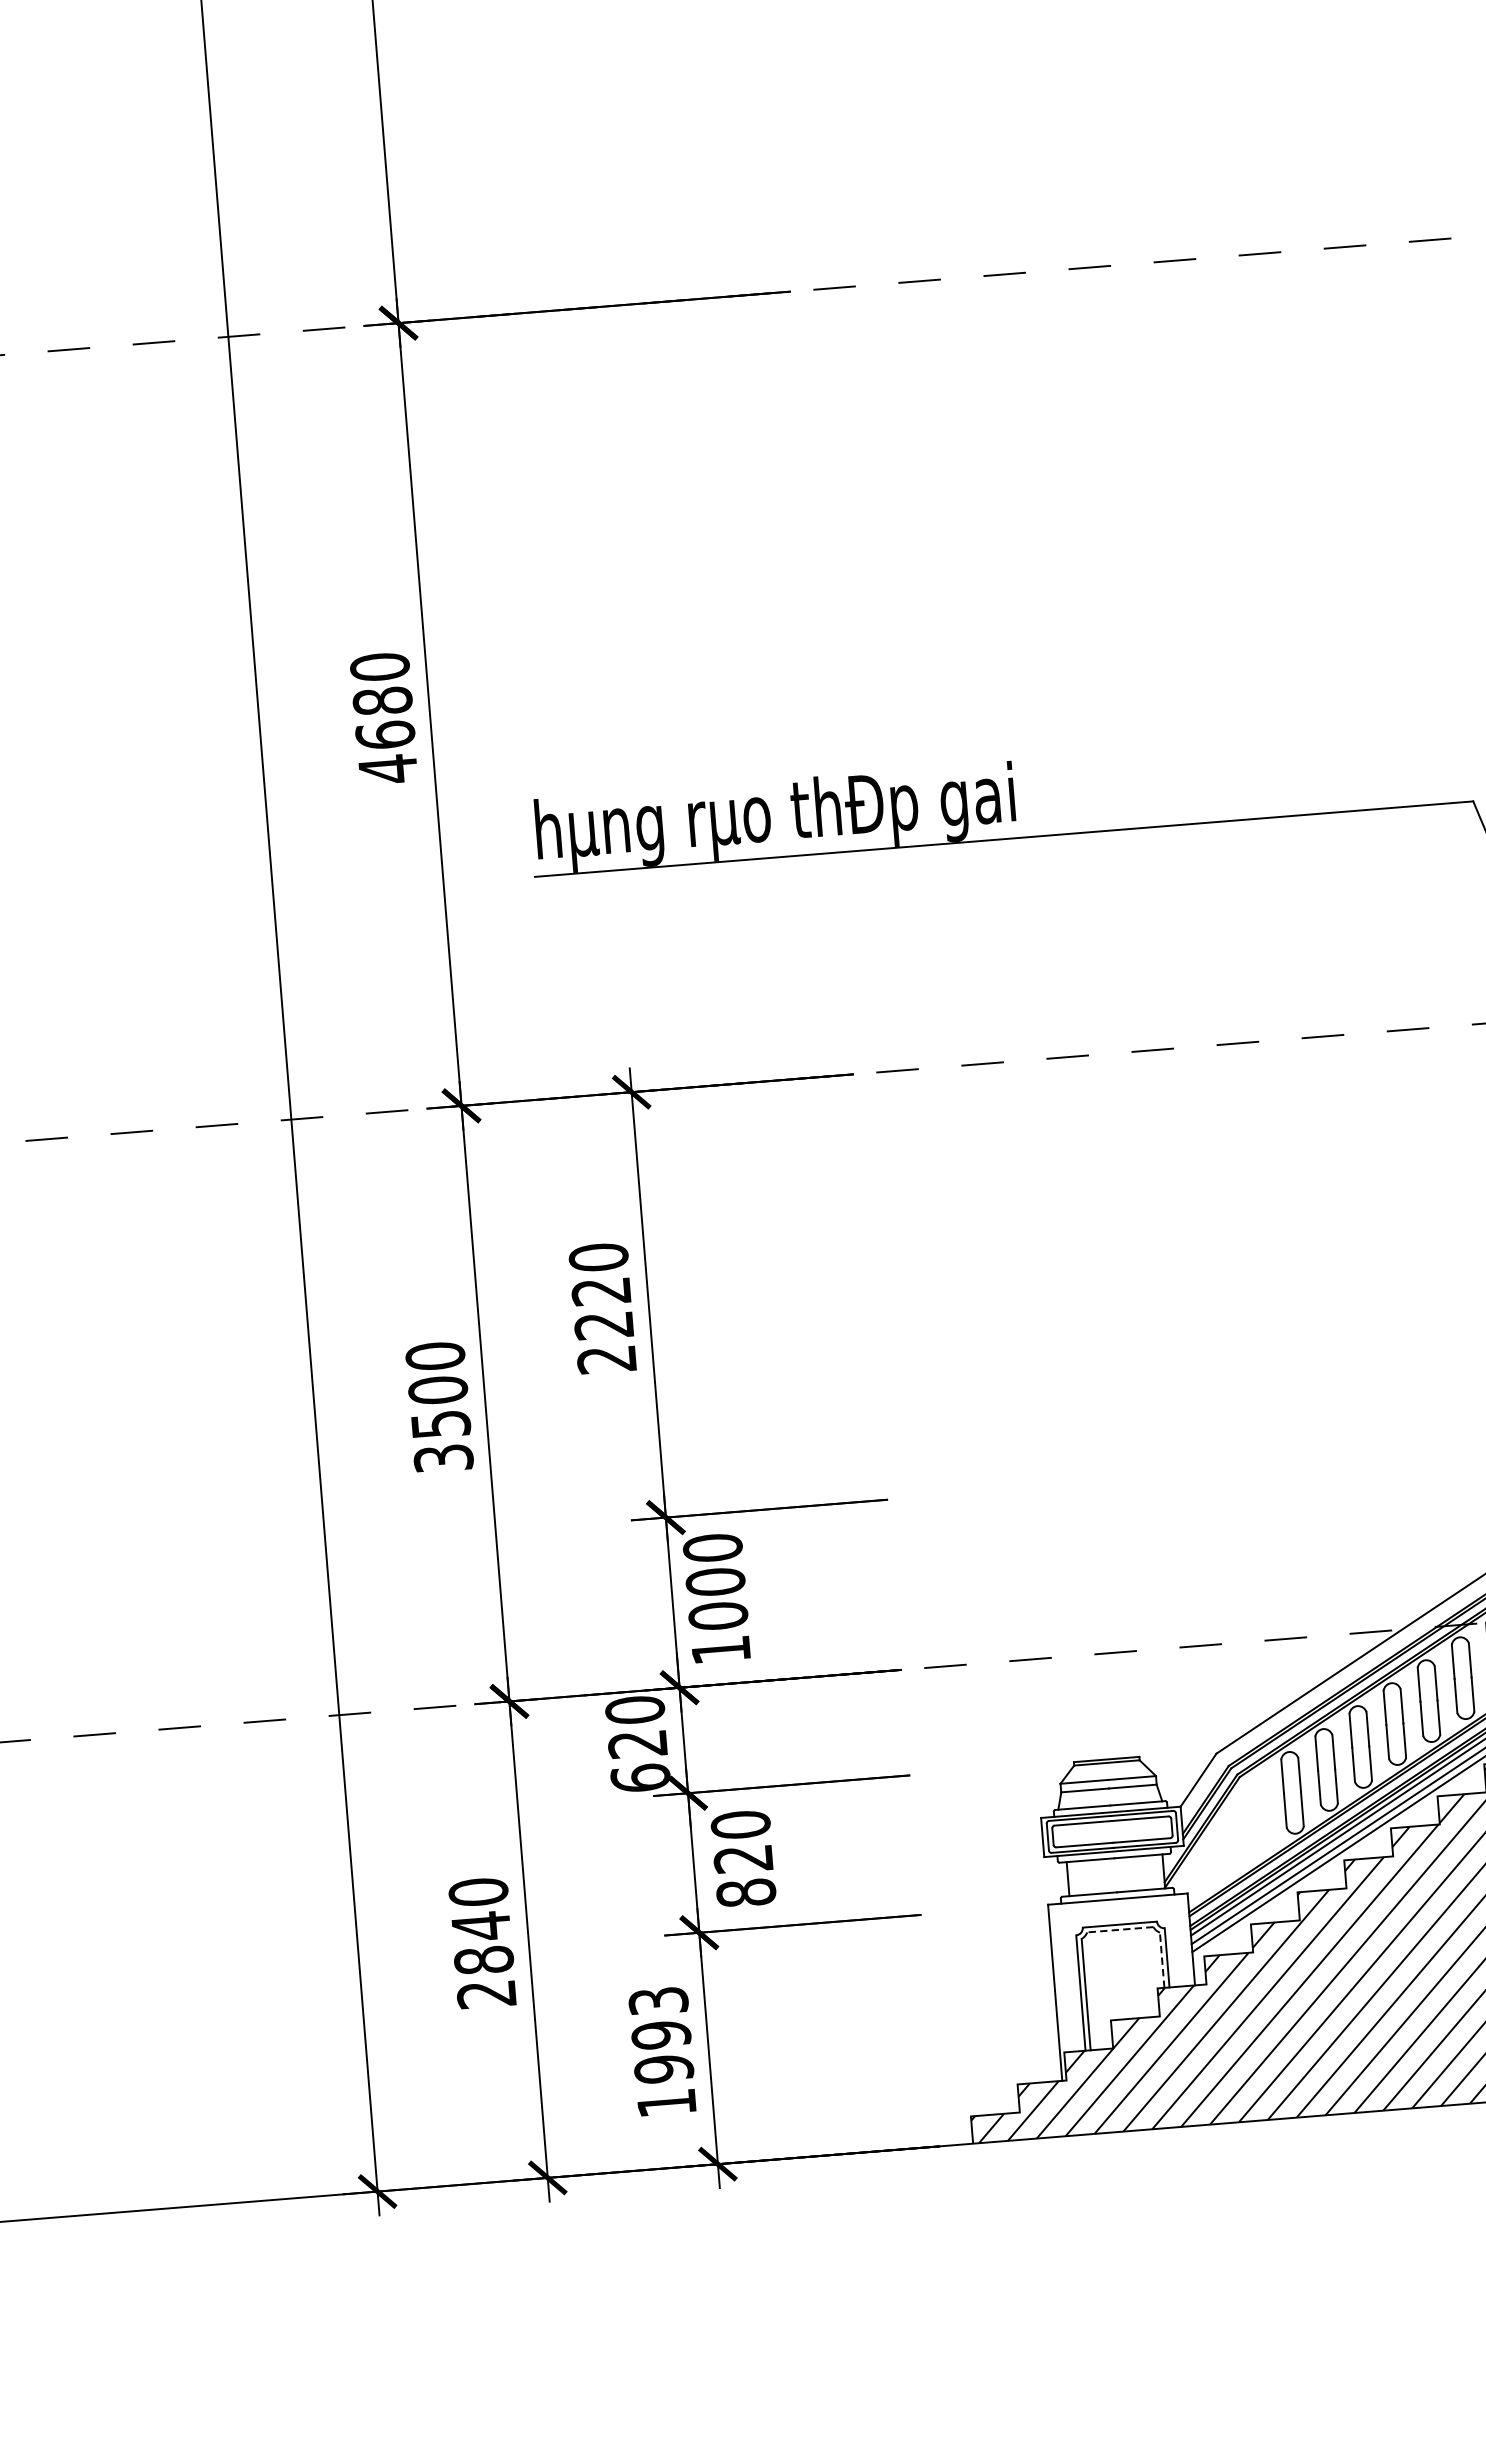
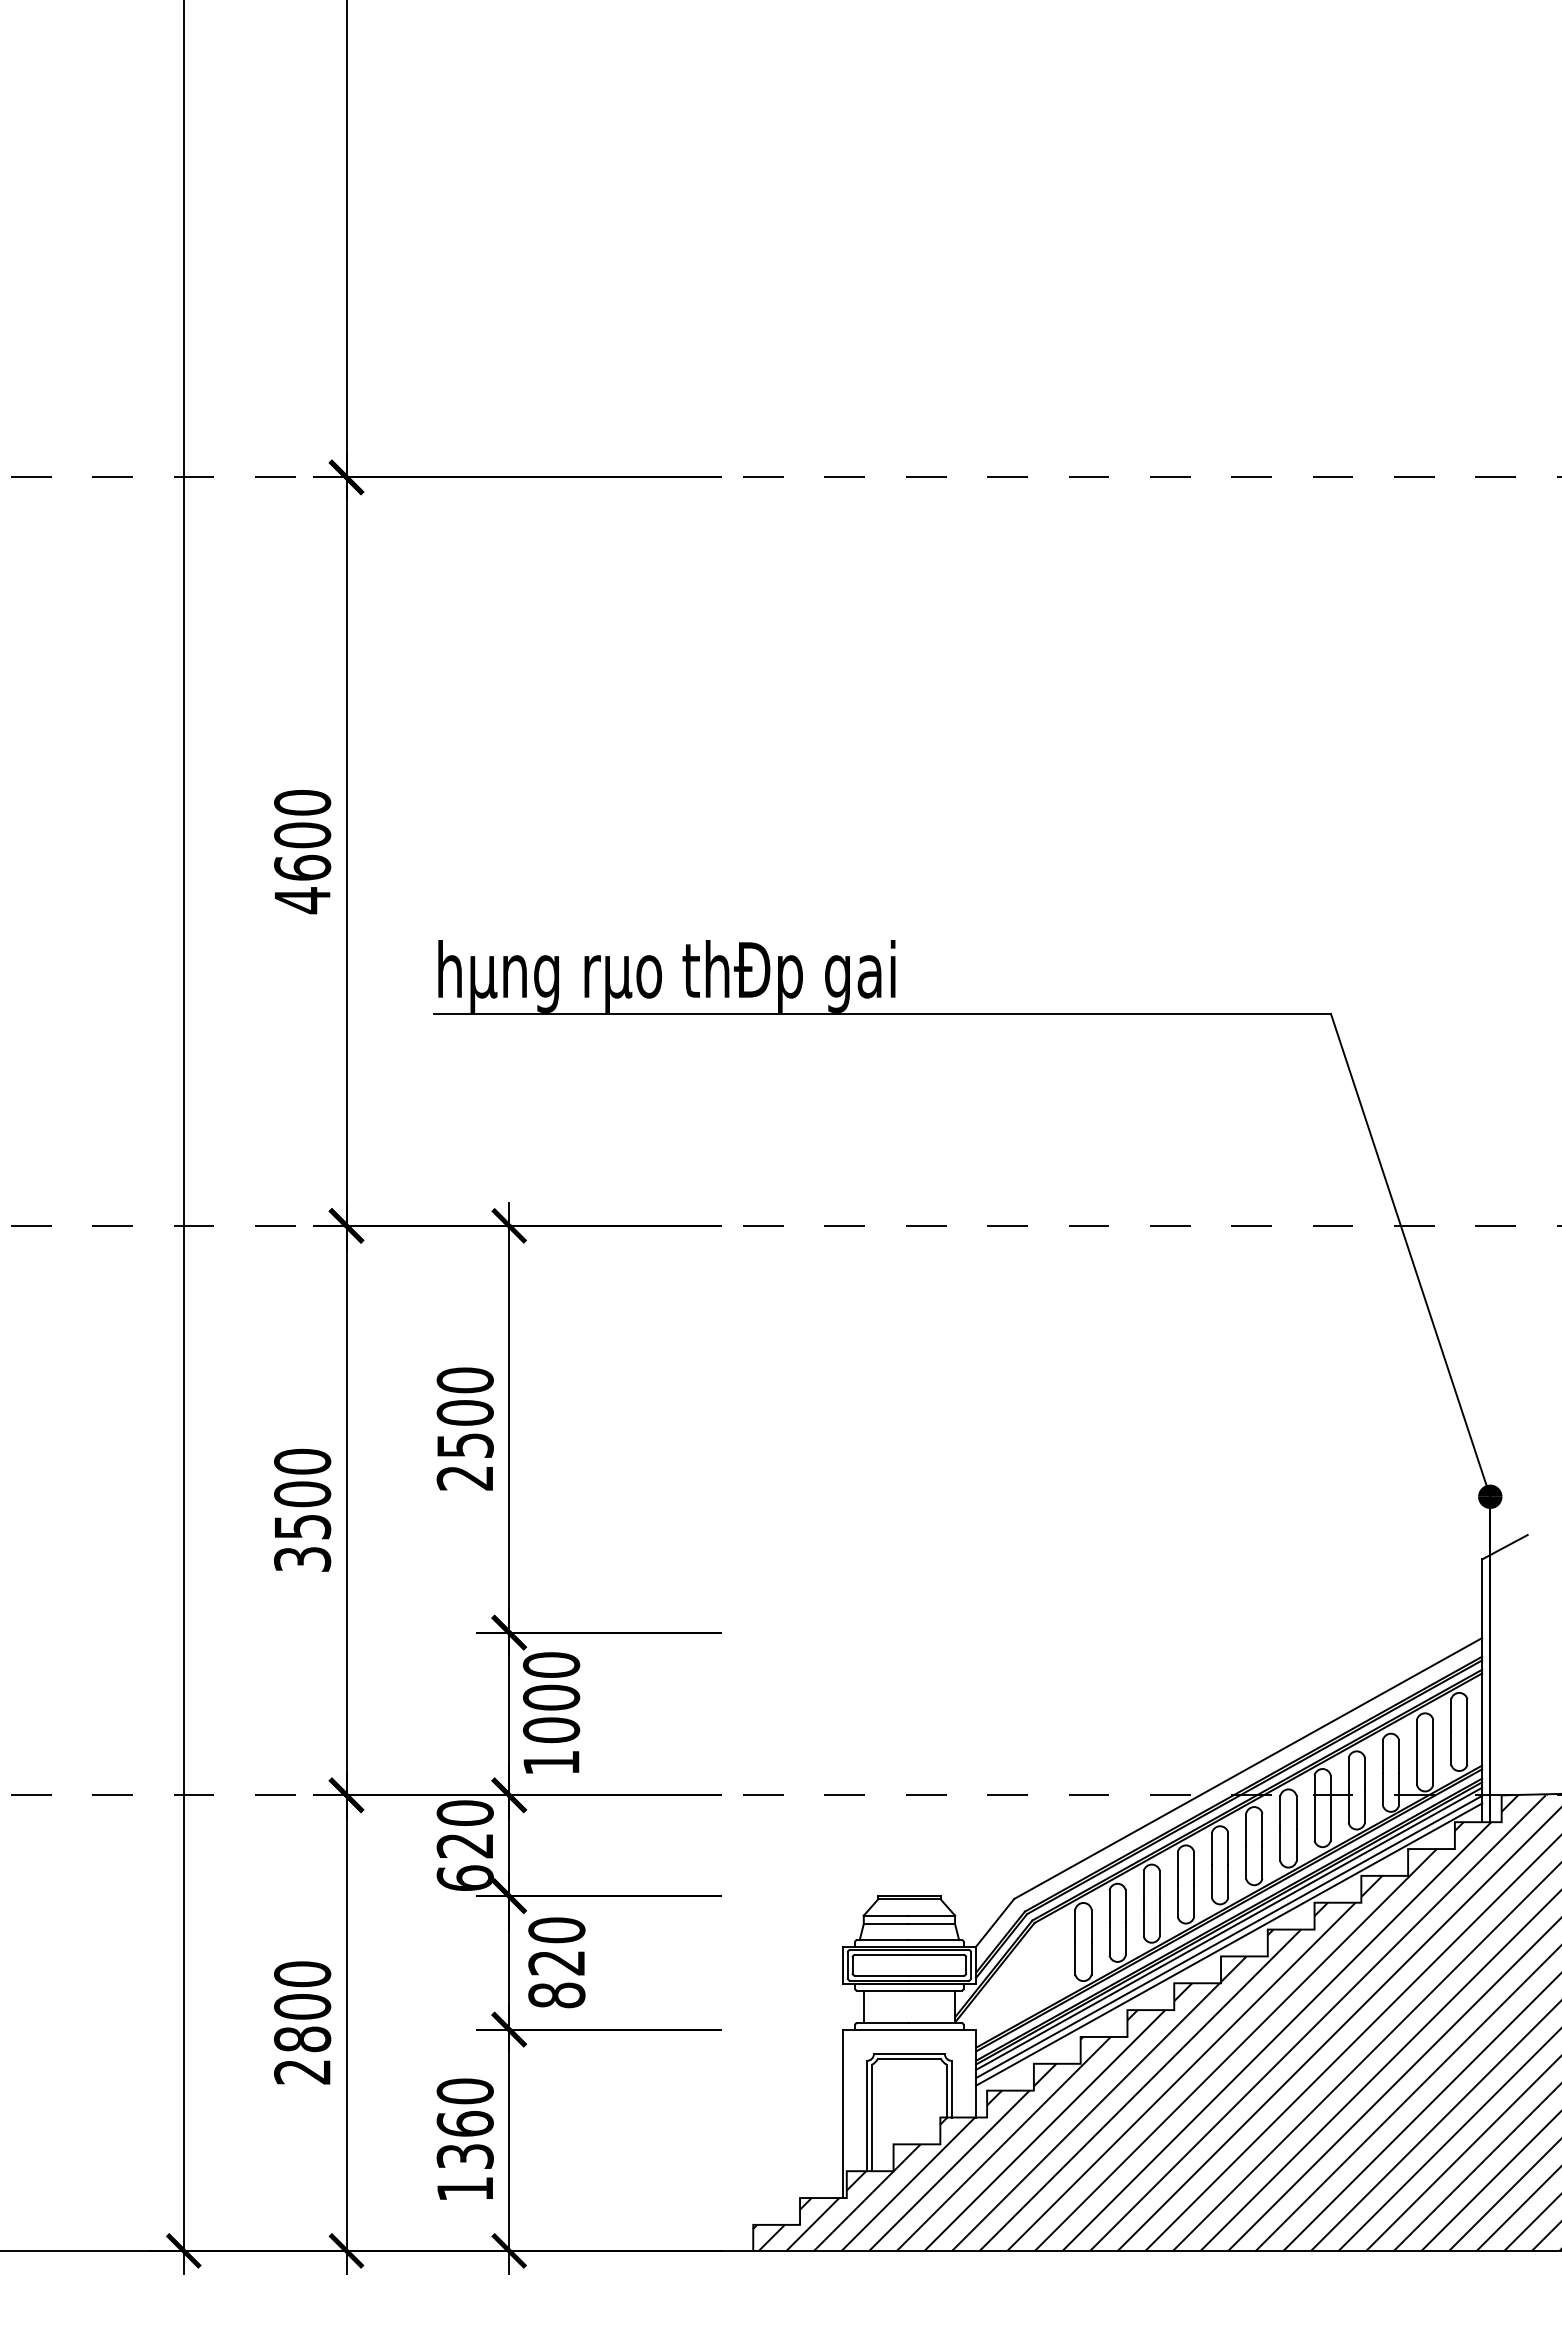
text: (382, 701) -> (302, 835), 4680 -> 4600
text: (601, 1307) -> (464, 1428), 2220 -> 2500
text: (481, 1925) -> (302, 2006), 2840 -> 2800
line: (1120, 1929) -> (909, 2058), dashed -> solid
line: (1161, 1959) -> (946, 2090), dashed -> solid
text: (660, 2034) -> (464, 2123), 1993 -> 1360

